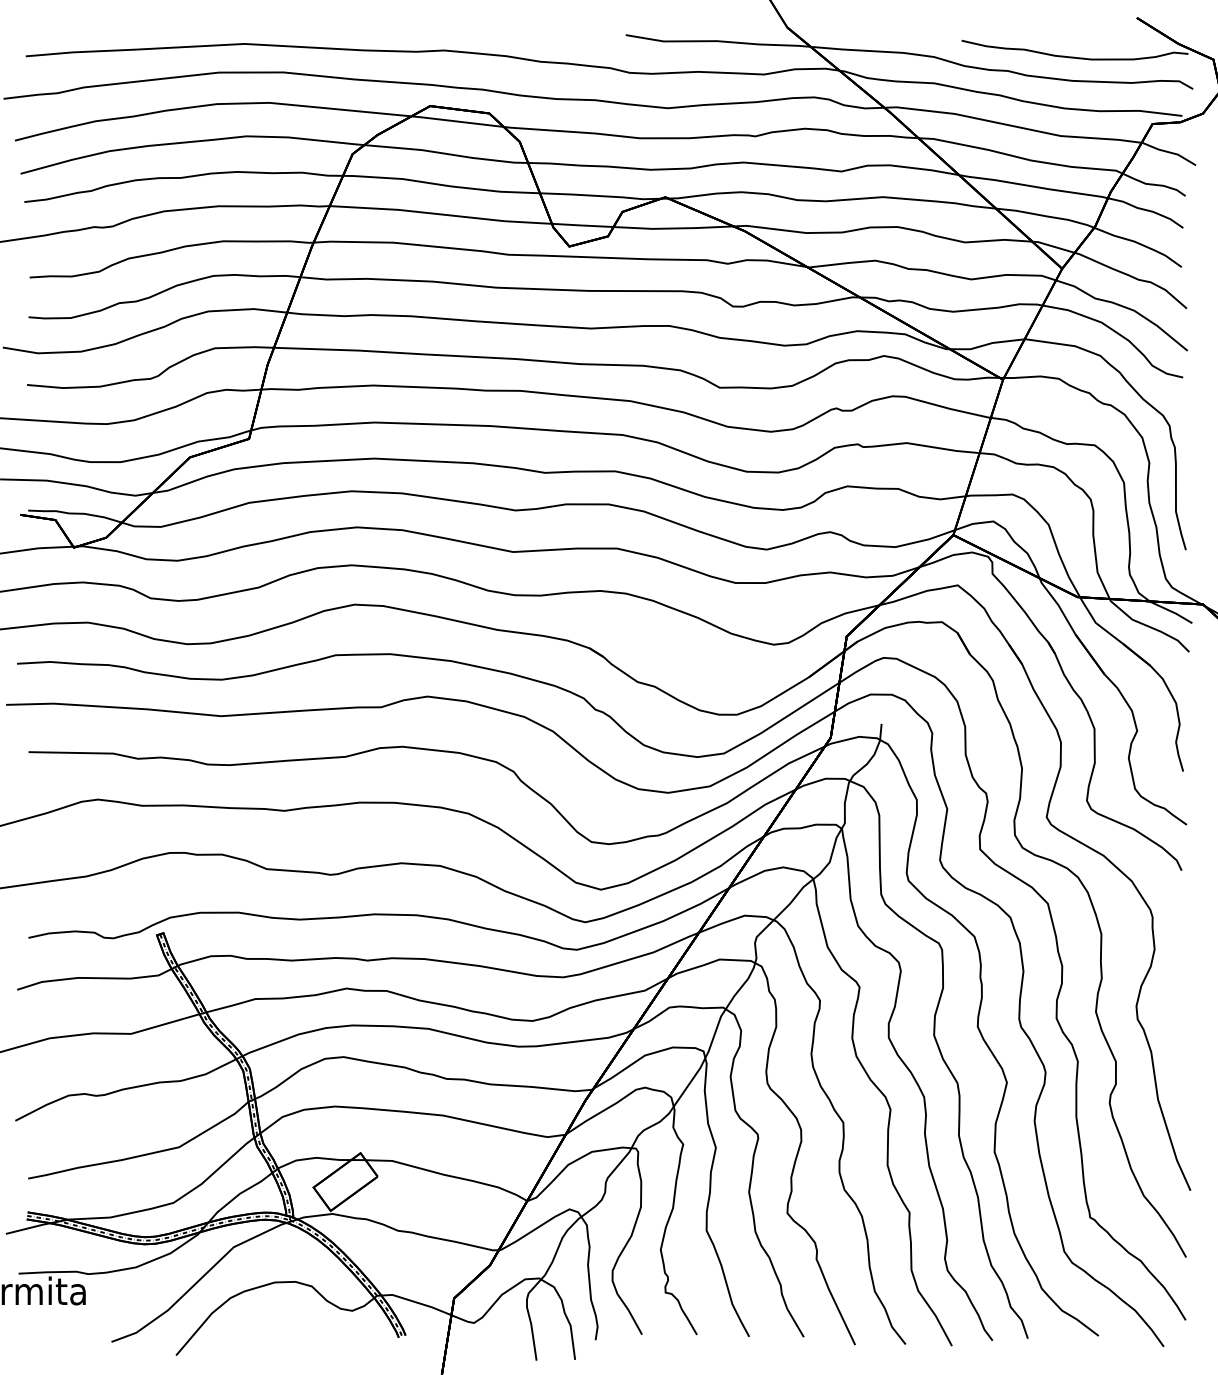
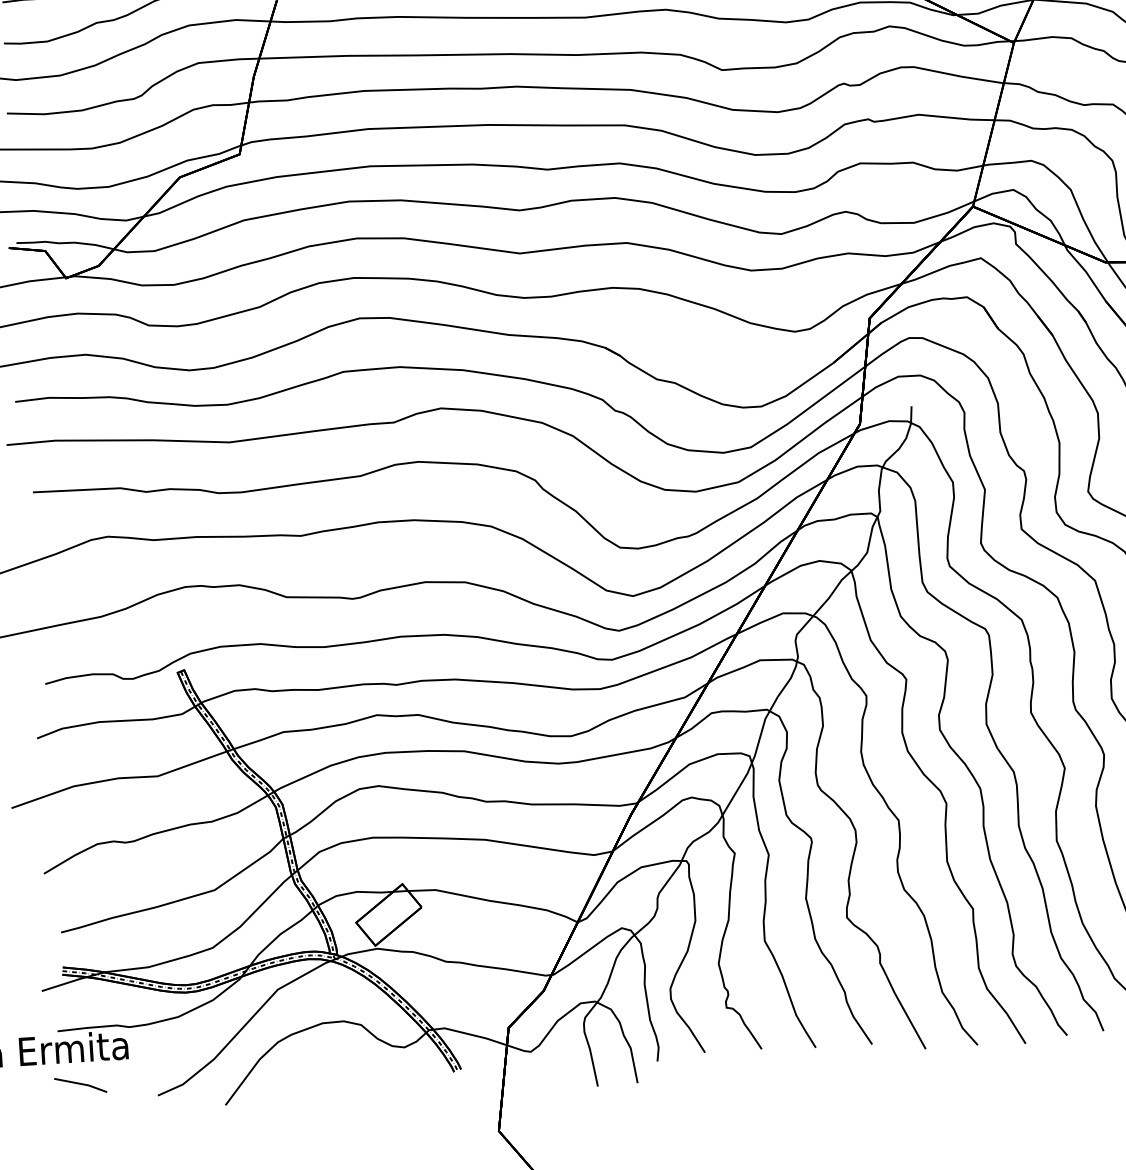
line: (37, 1326) -> (80, 1084), added

